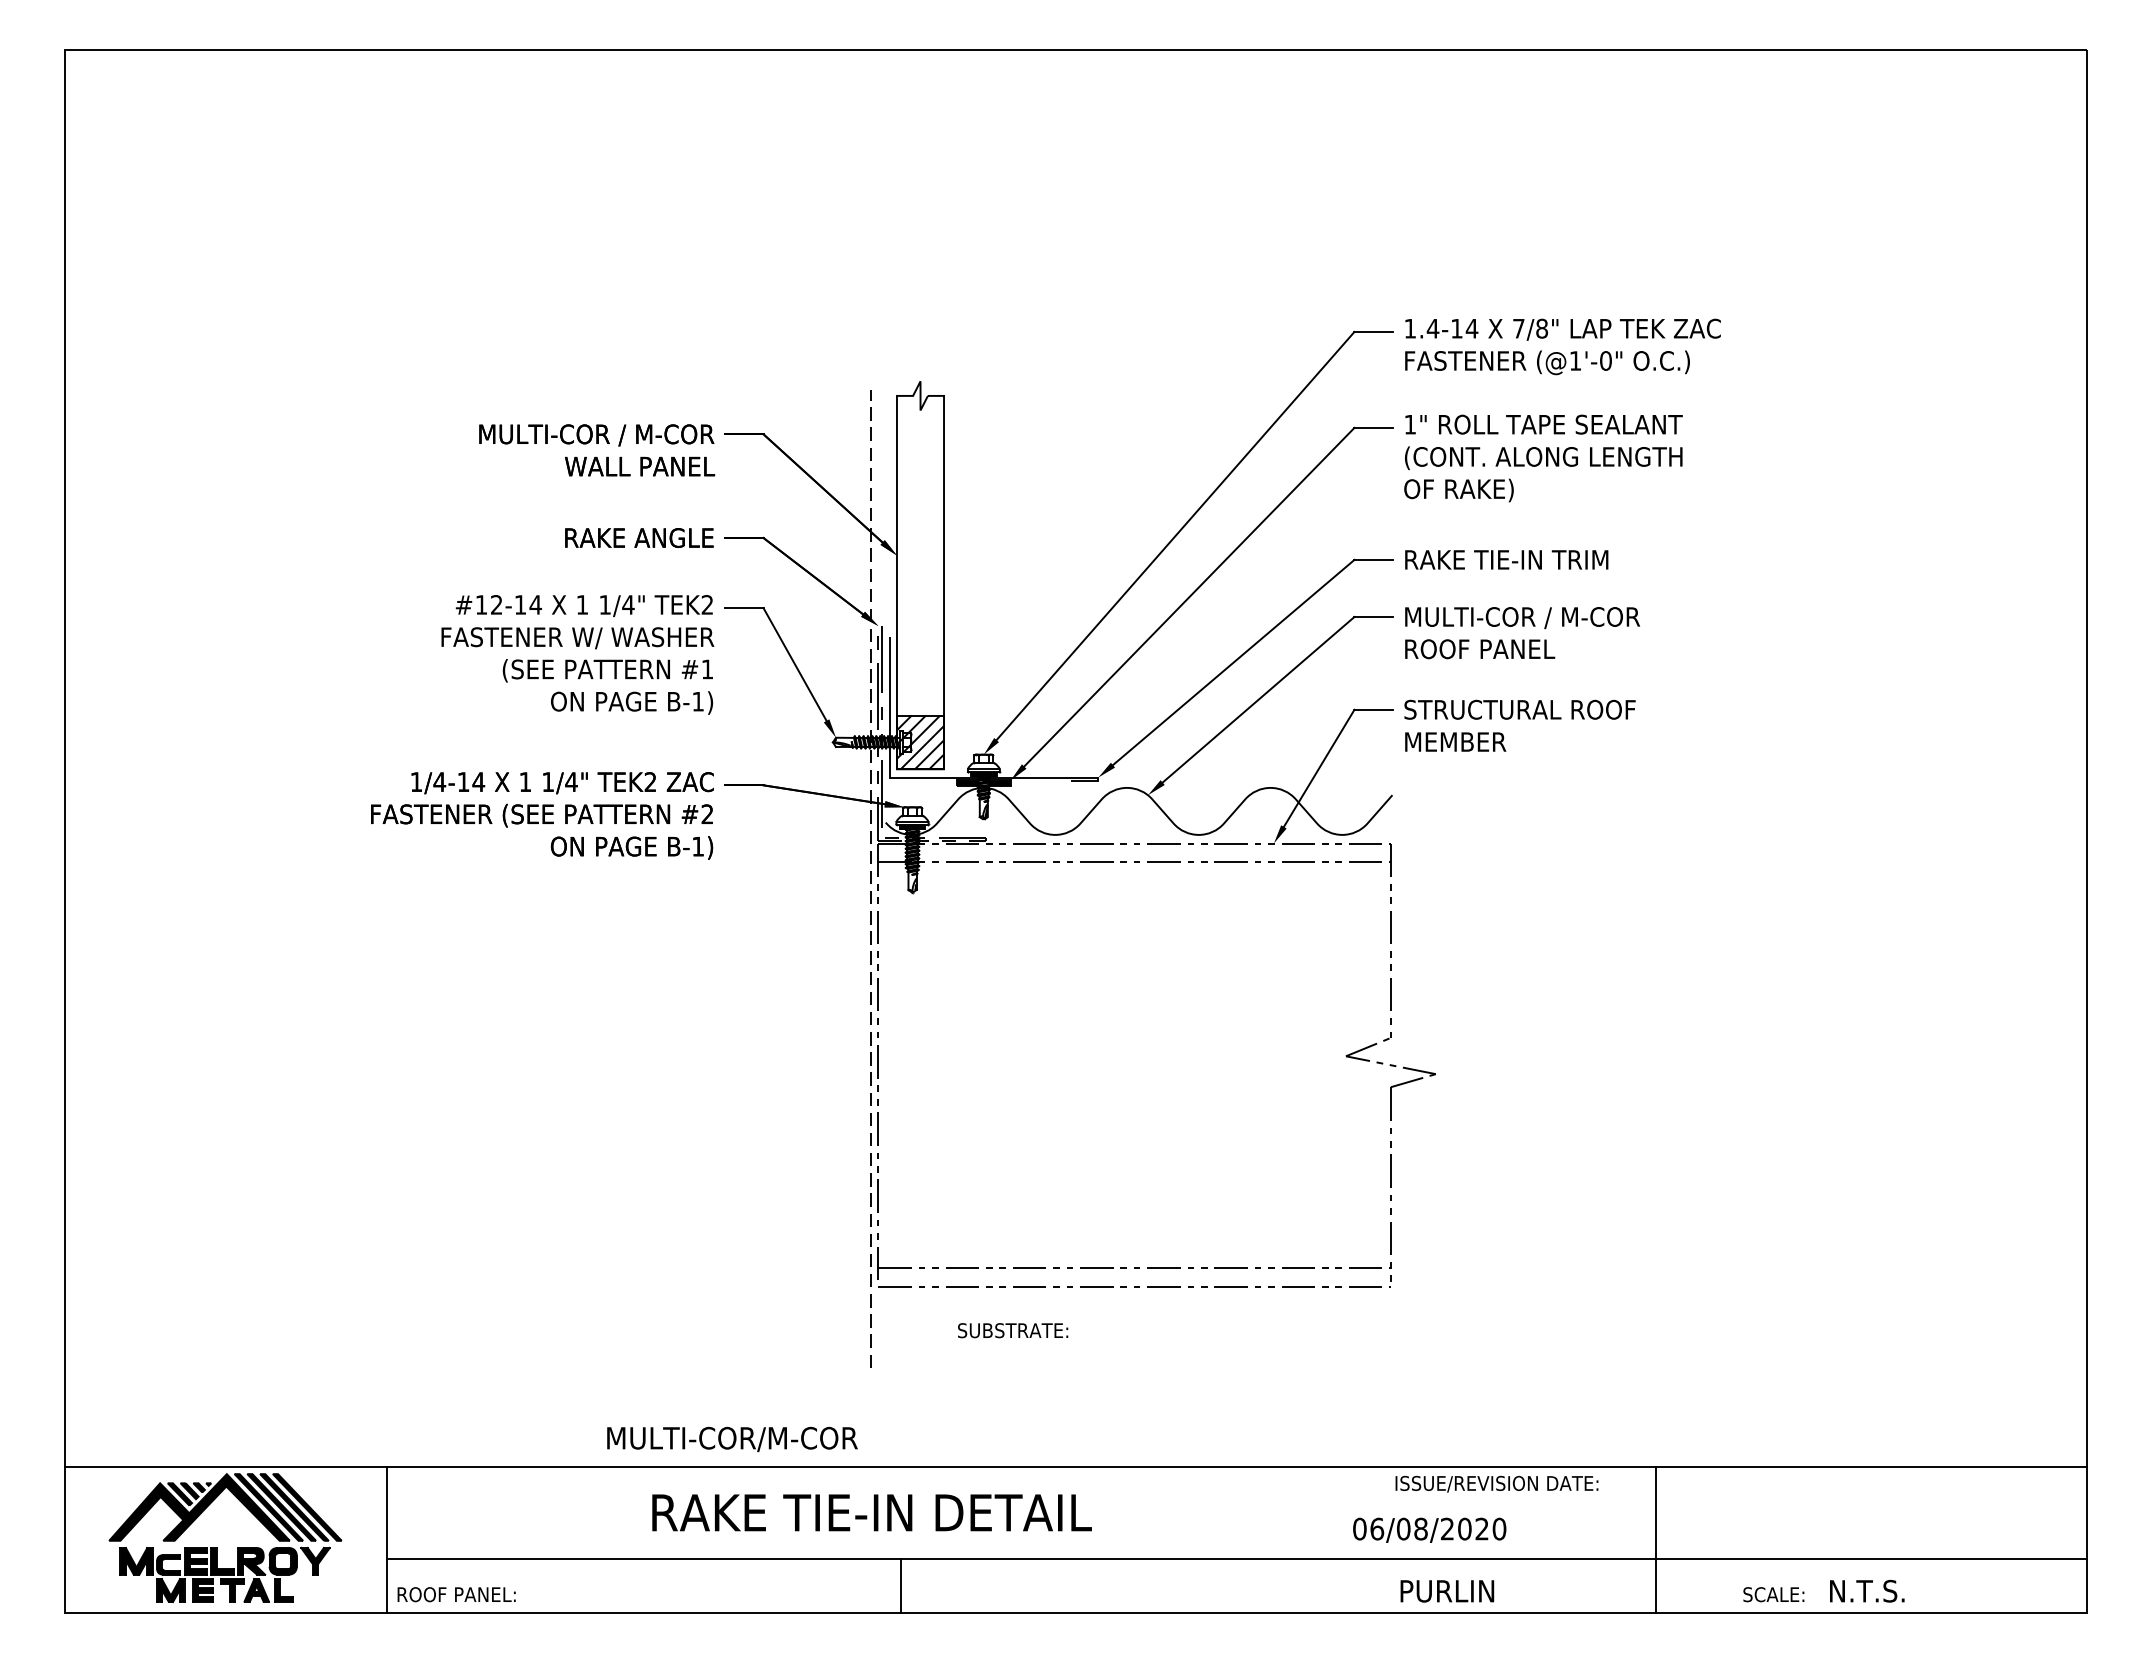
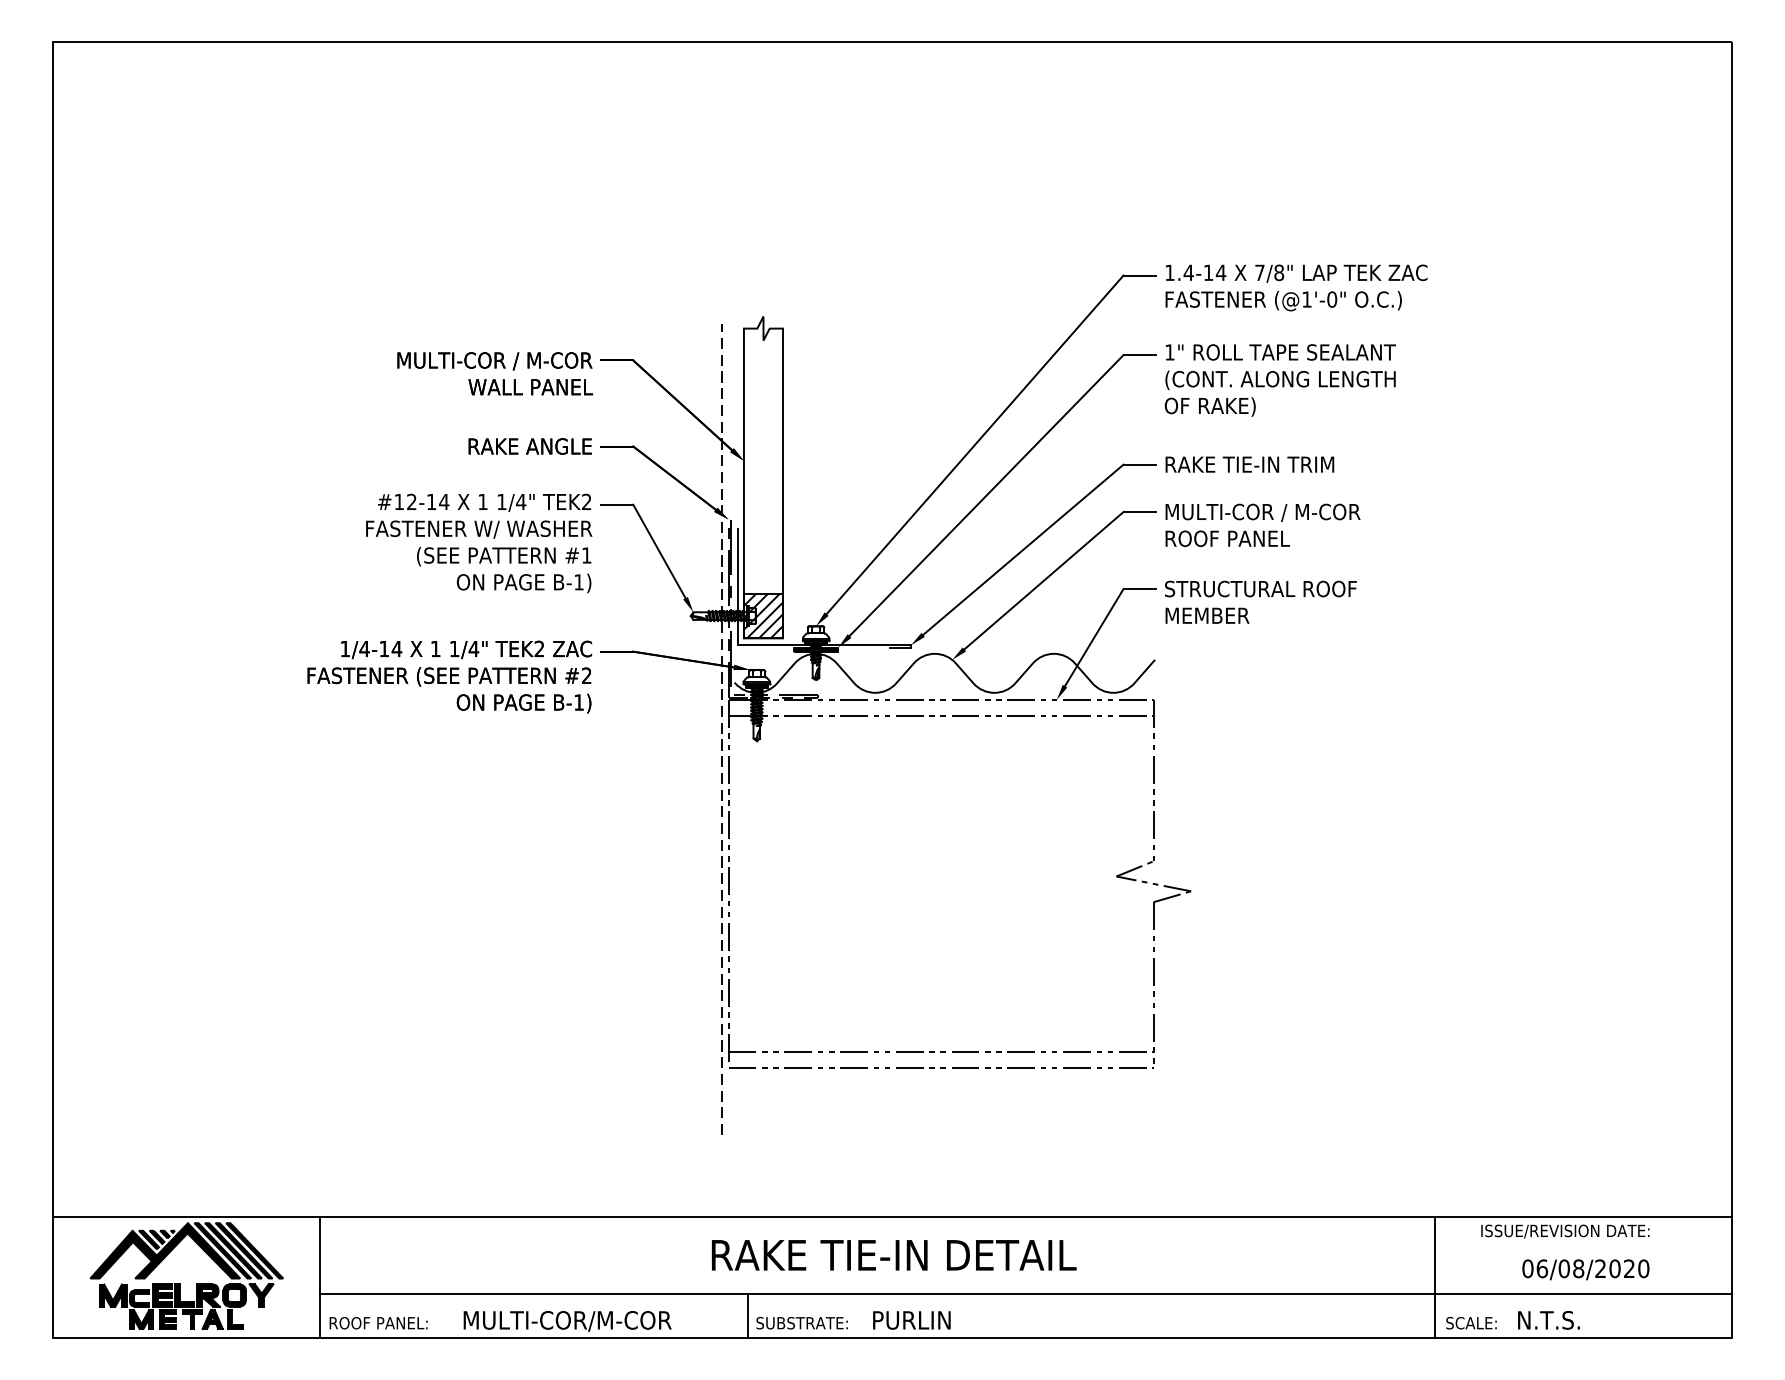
text: (1013, 1330) -> (802, 1323), moved
text: (732, 1438) -> (567, 1320), moved
text: (1496, 1483) -> (1564, 1230), moved
text: (871, 1512) -> (893, 1255), moved
text: (1429, 1529) -> (1585, 1269), moved
line: (1656, 1539) -> (1435, 1277), moved
text: (1447, 1591) -> (911, 1320), moved

